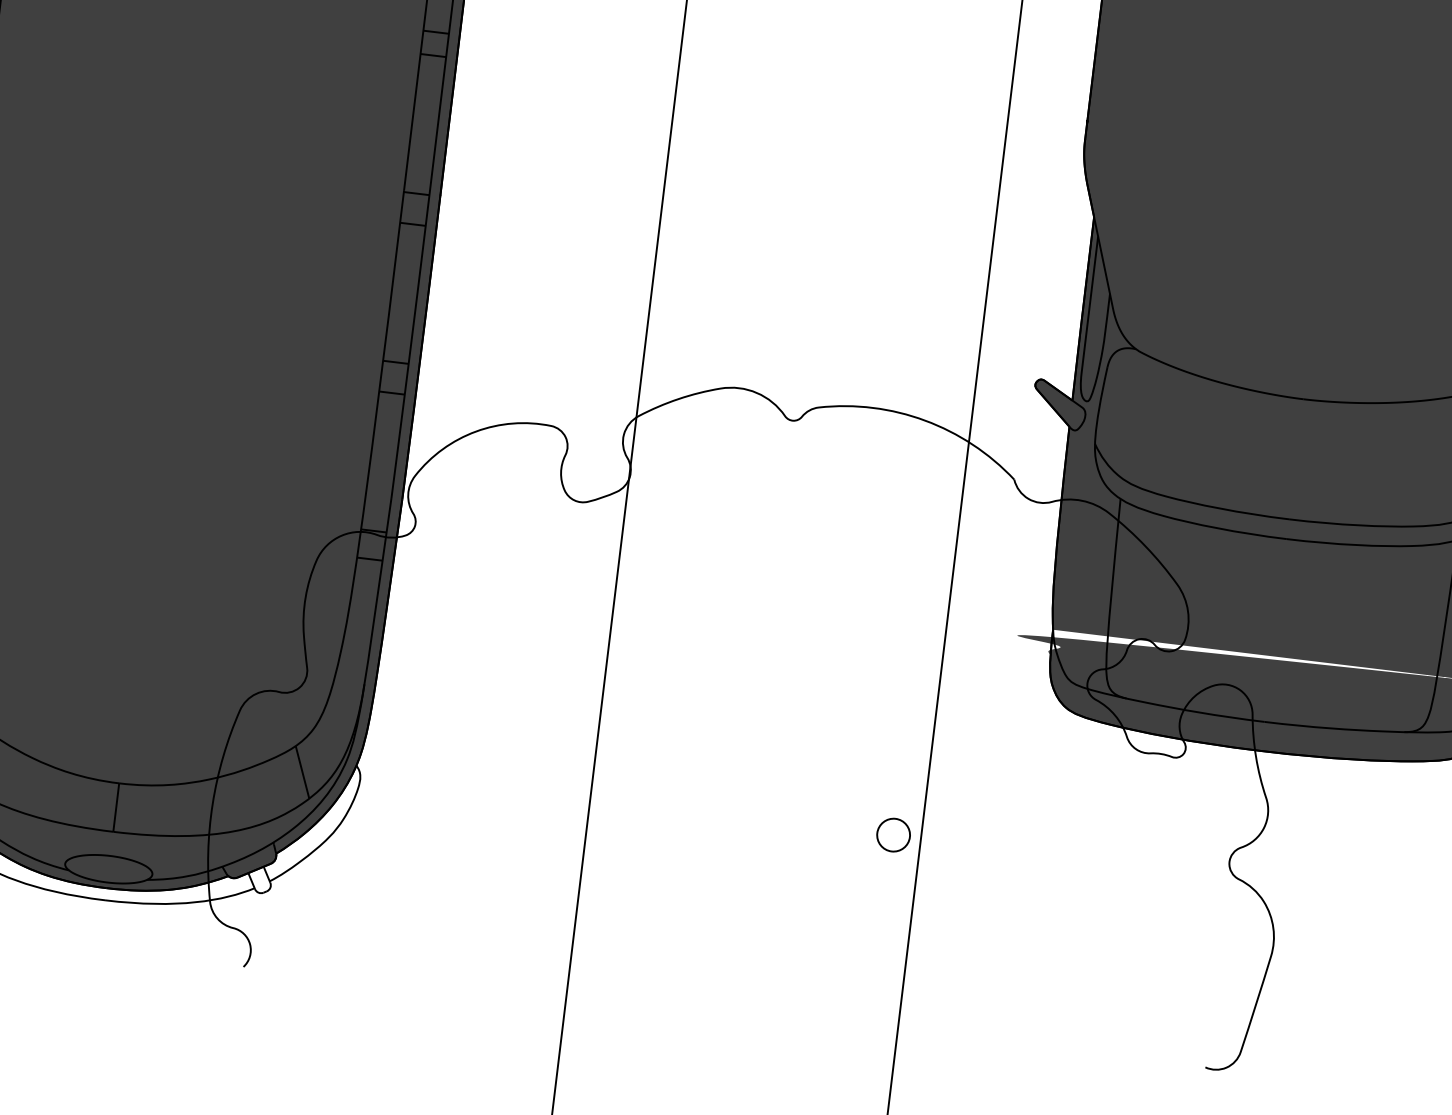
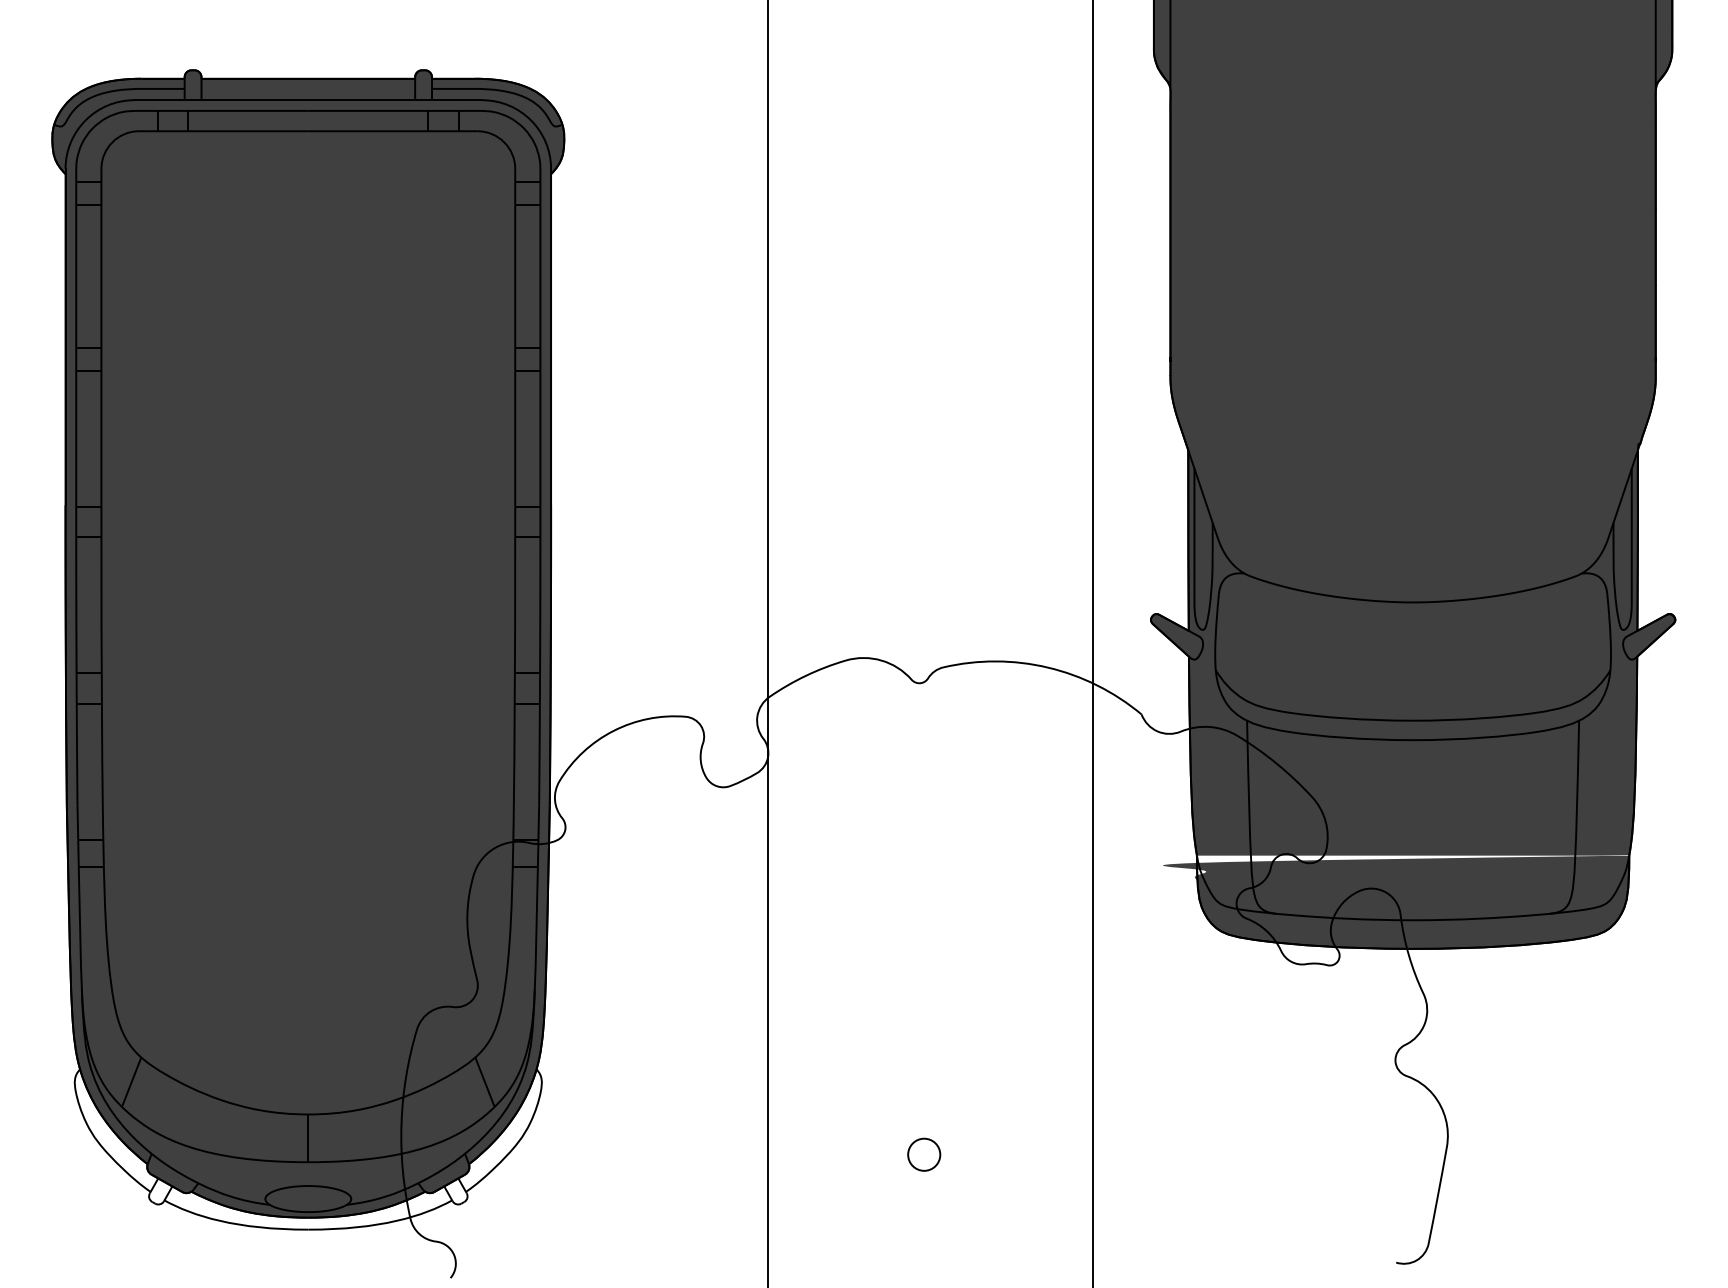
circle: (893, 834) -> (924, 1154), moved

